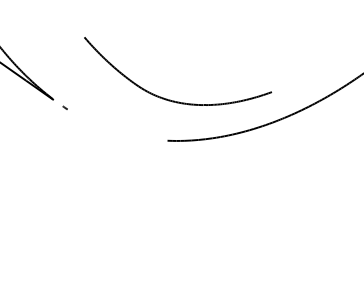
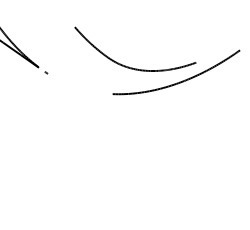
curve: (173, 99) -> (132, 67), moved

